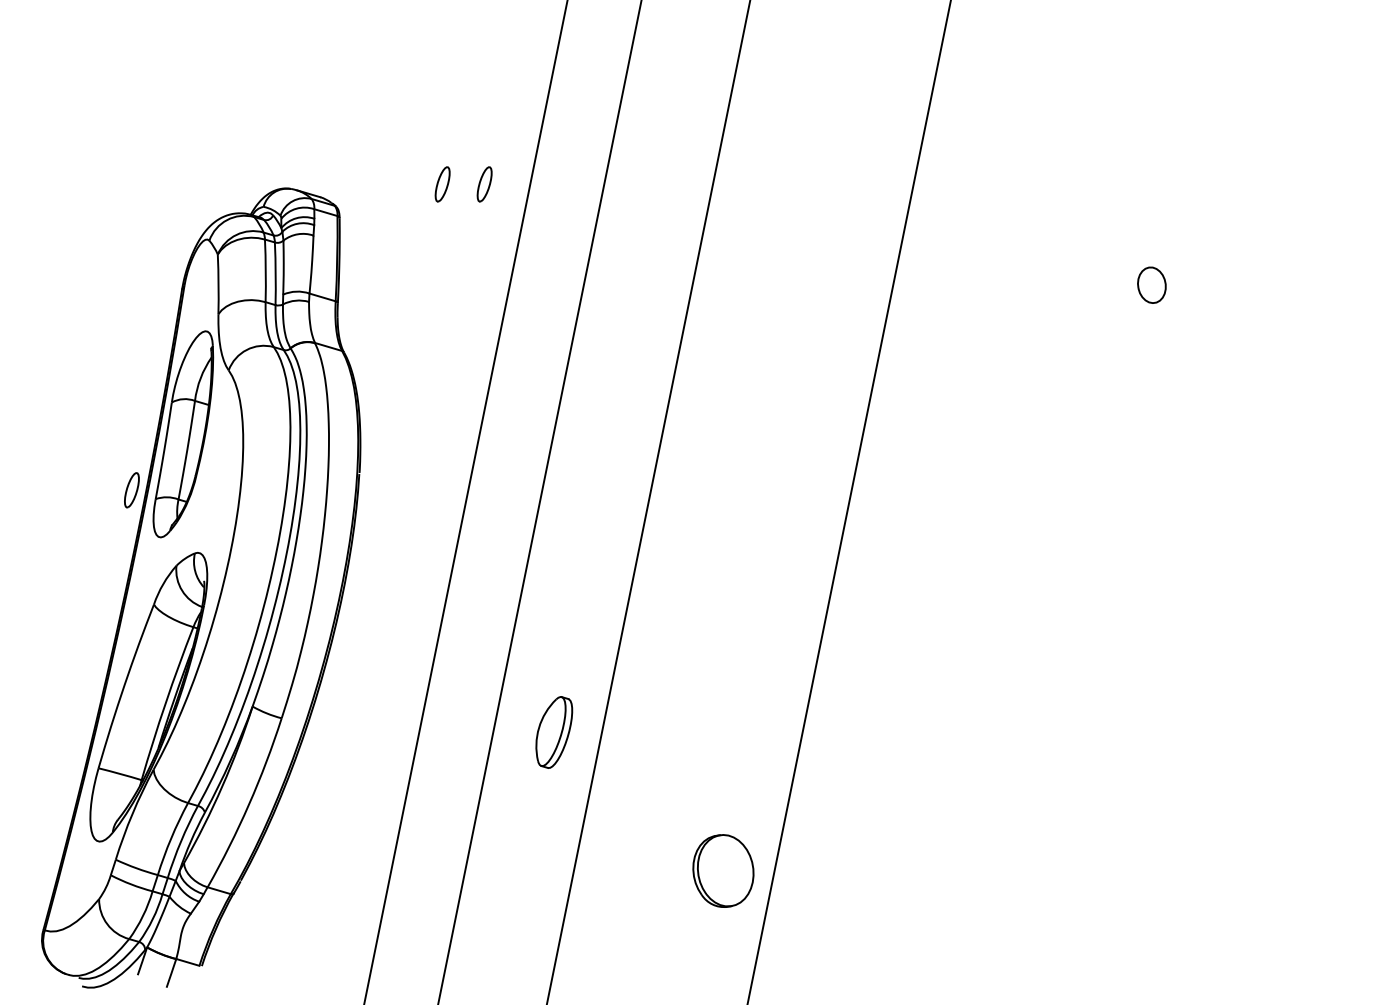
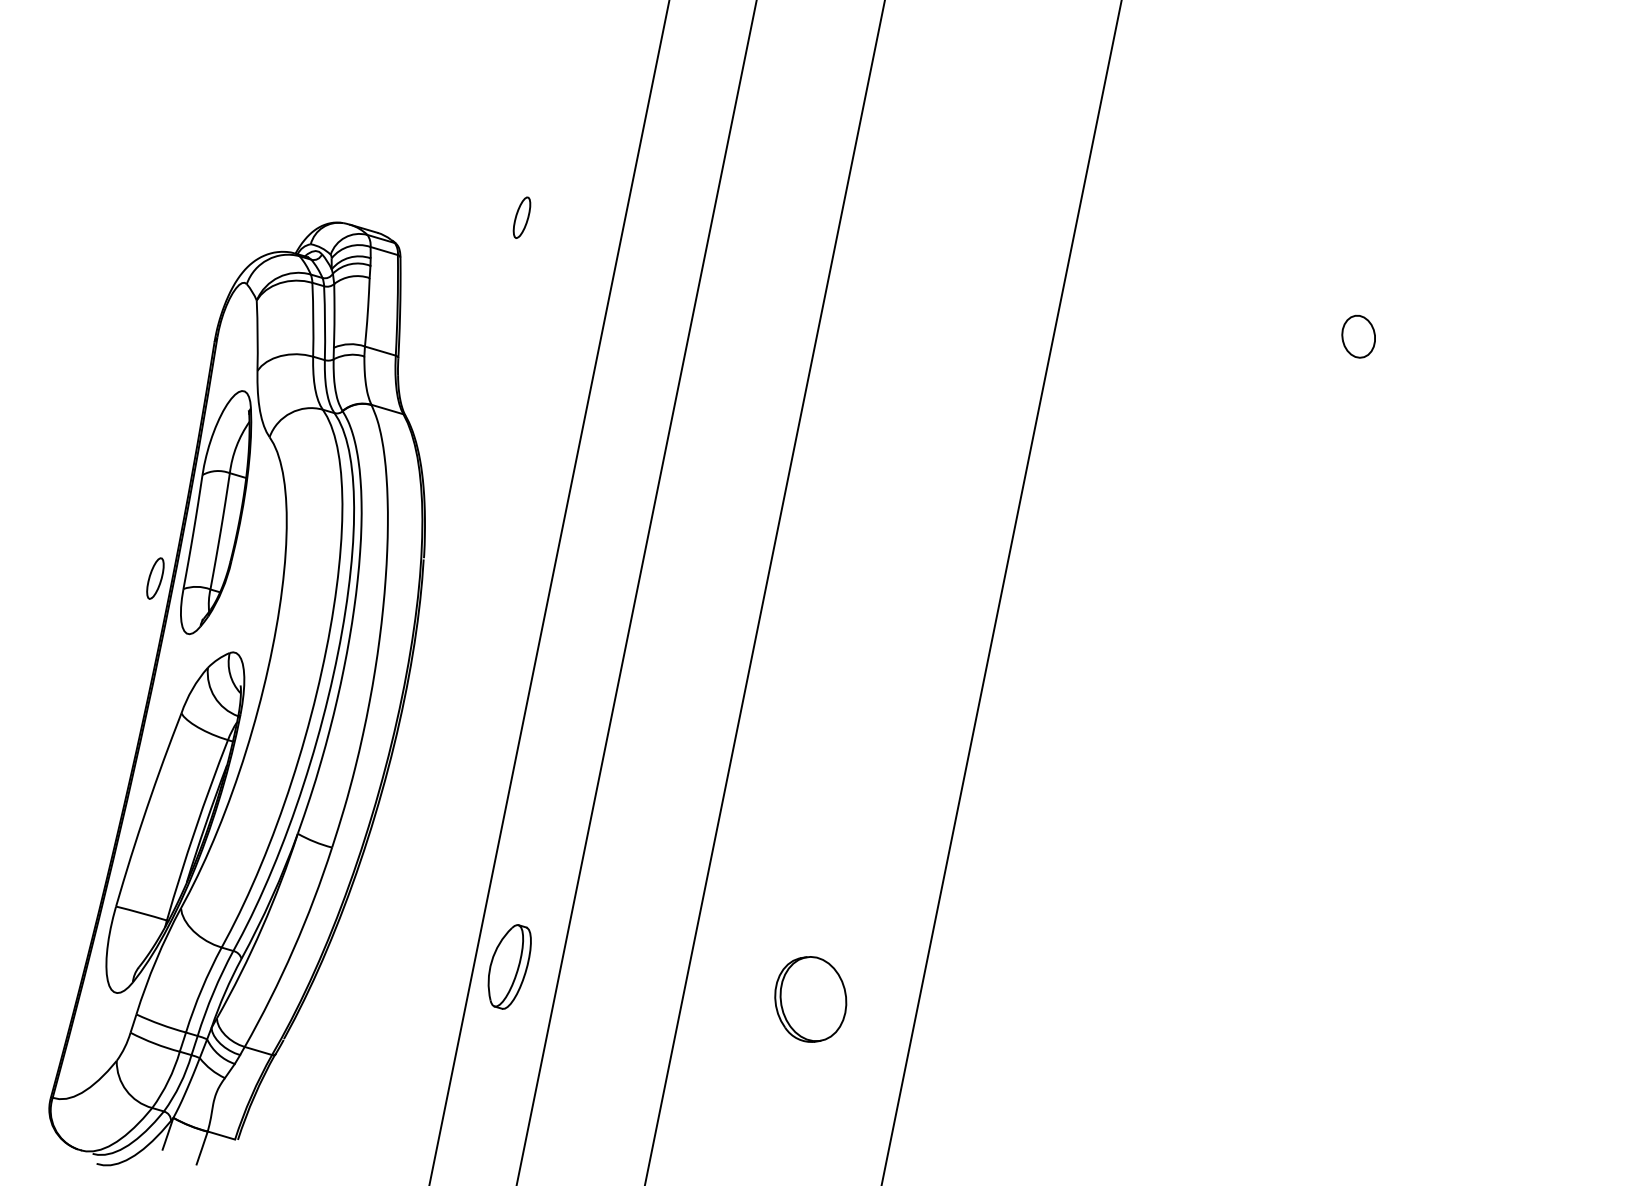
part: (484, 184) -> (571, 217), removed
part: (554, 732) -> (510, 966), moved
part: (723, 870) -> (810, 998), moved

